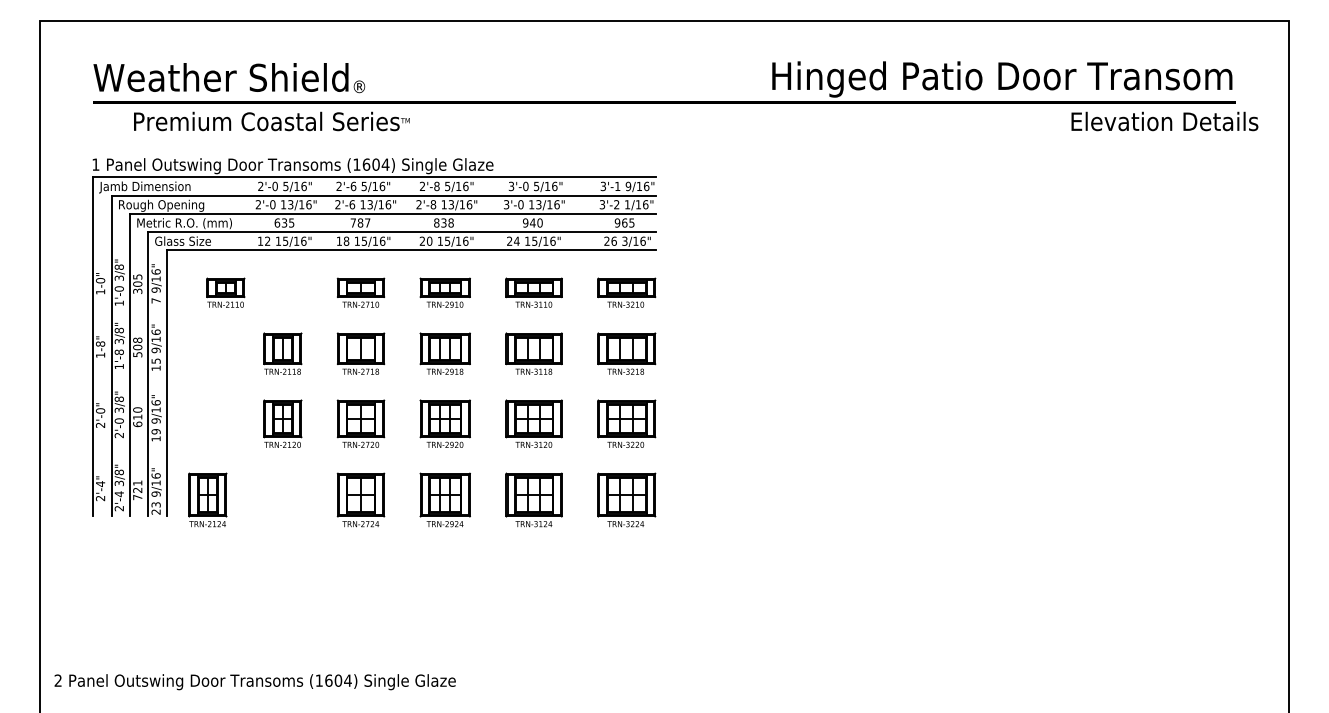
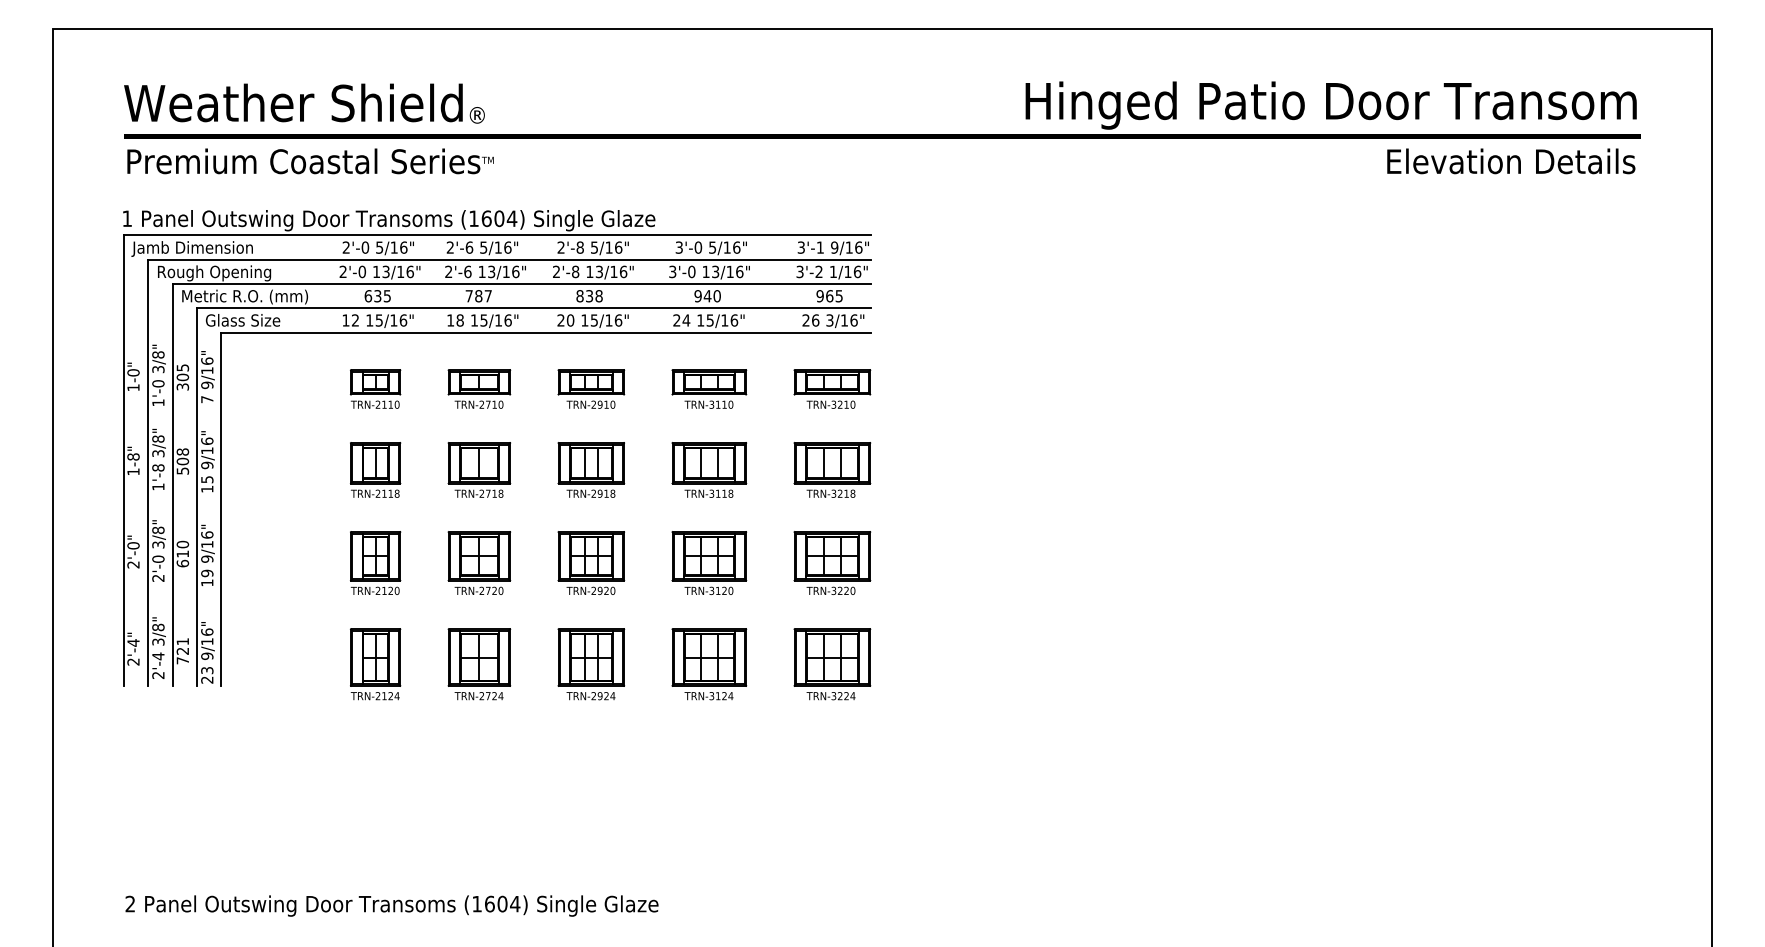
text: (271, 121) -> (310, 161), moved
text: (1164, 121) -> (1510, 161), moved
part: (225, 292) -> (375, 388), moved
part: (207, 499) -> (375, 663), moved
text: (254, 682) -> (391, 906), moved

